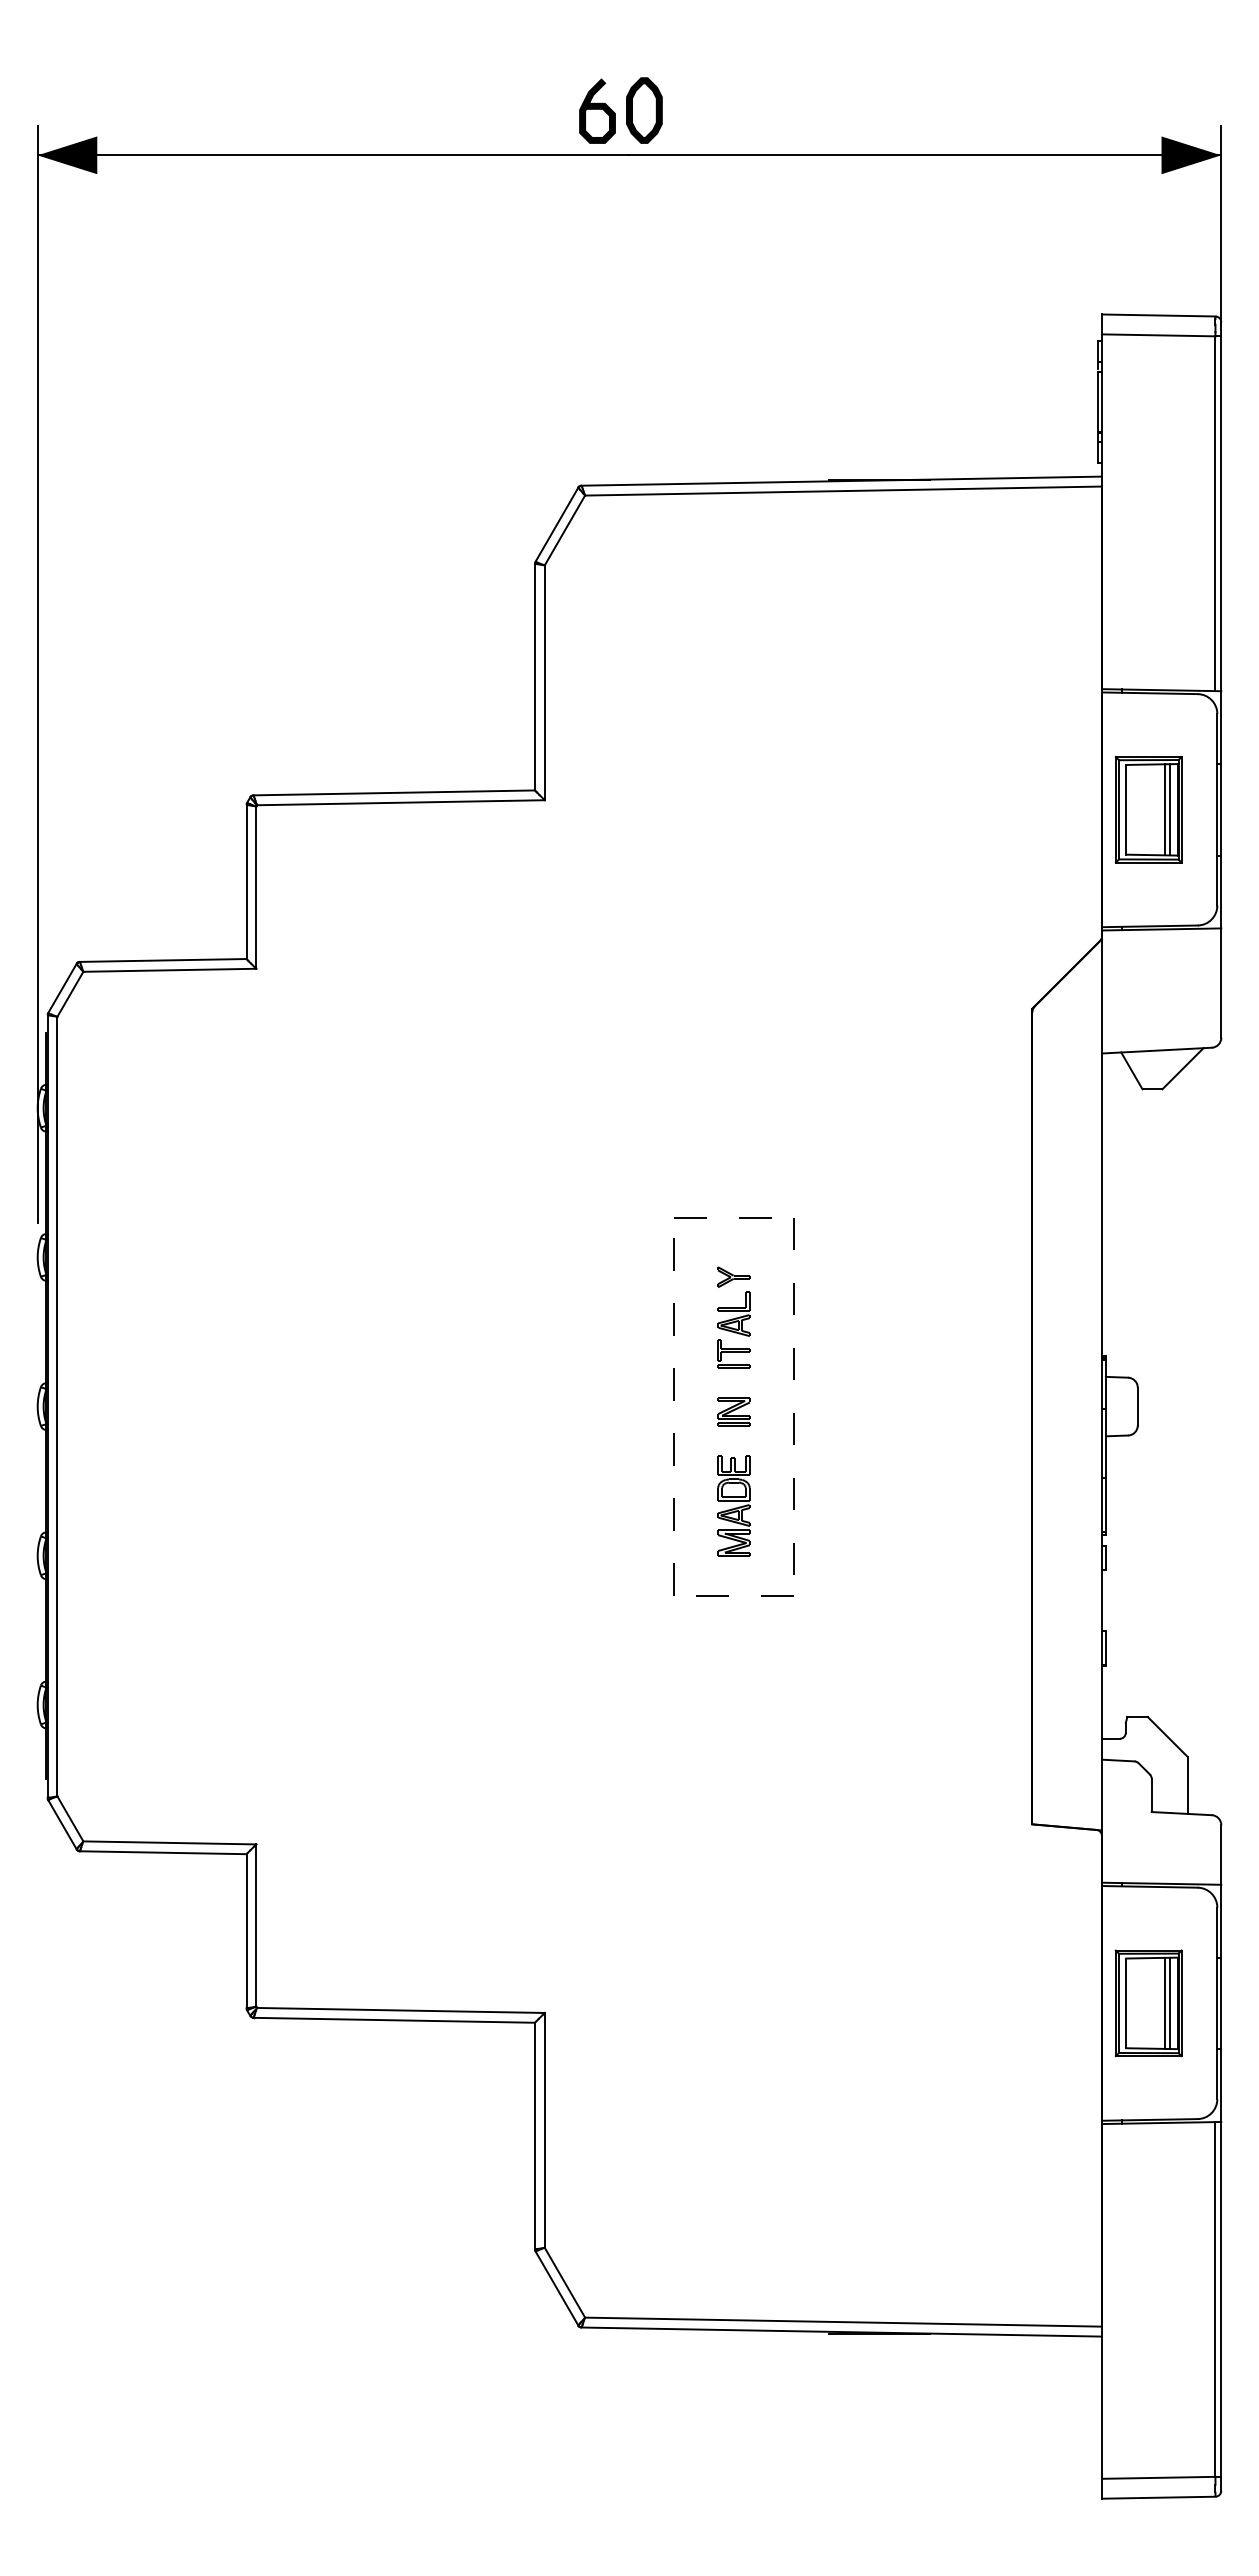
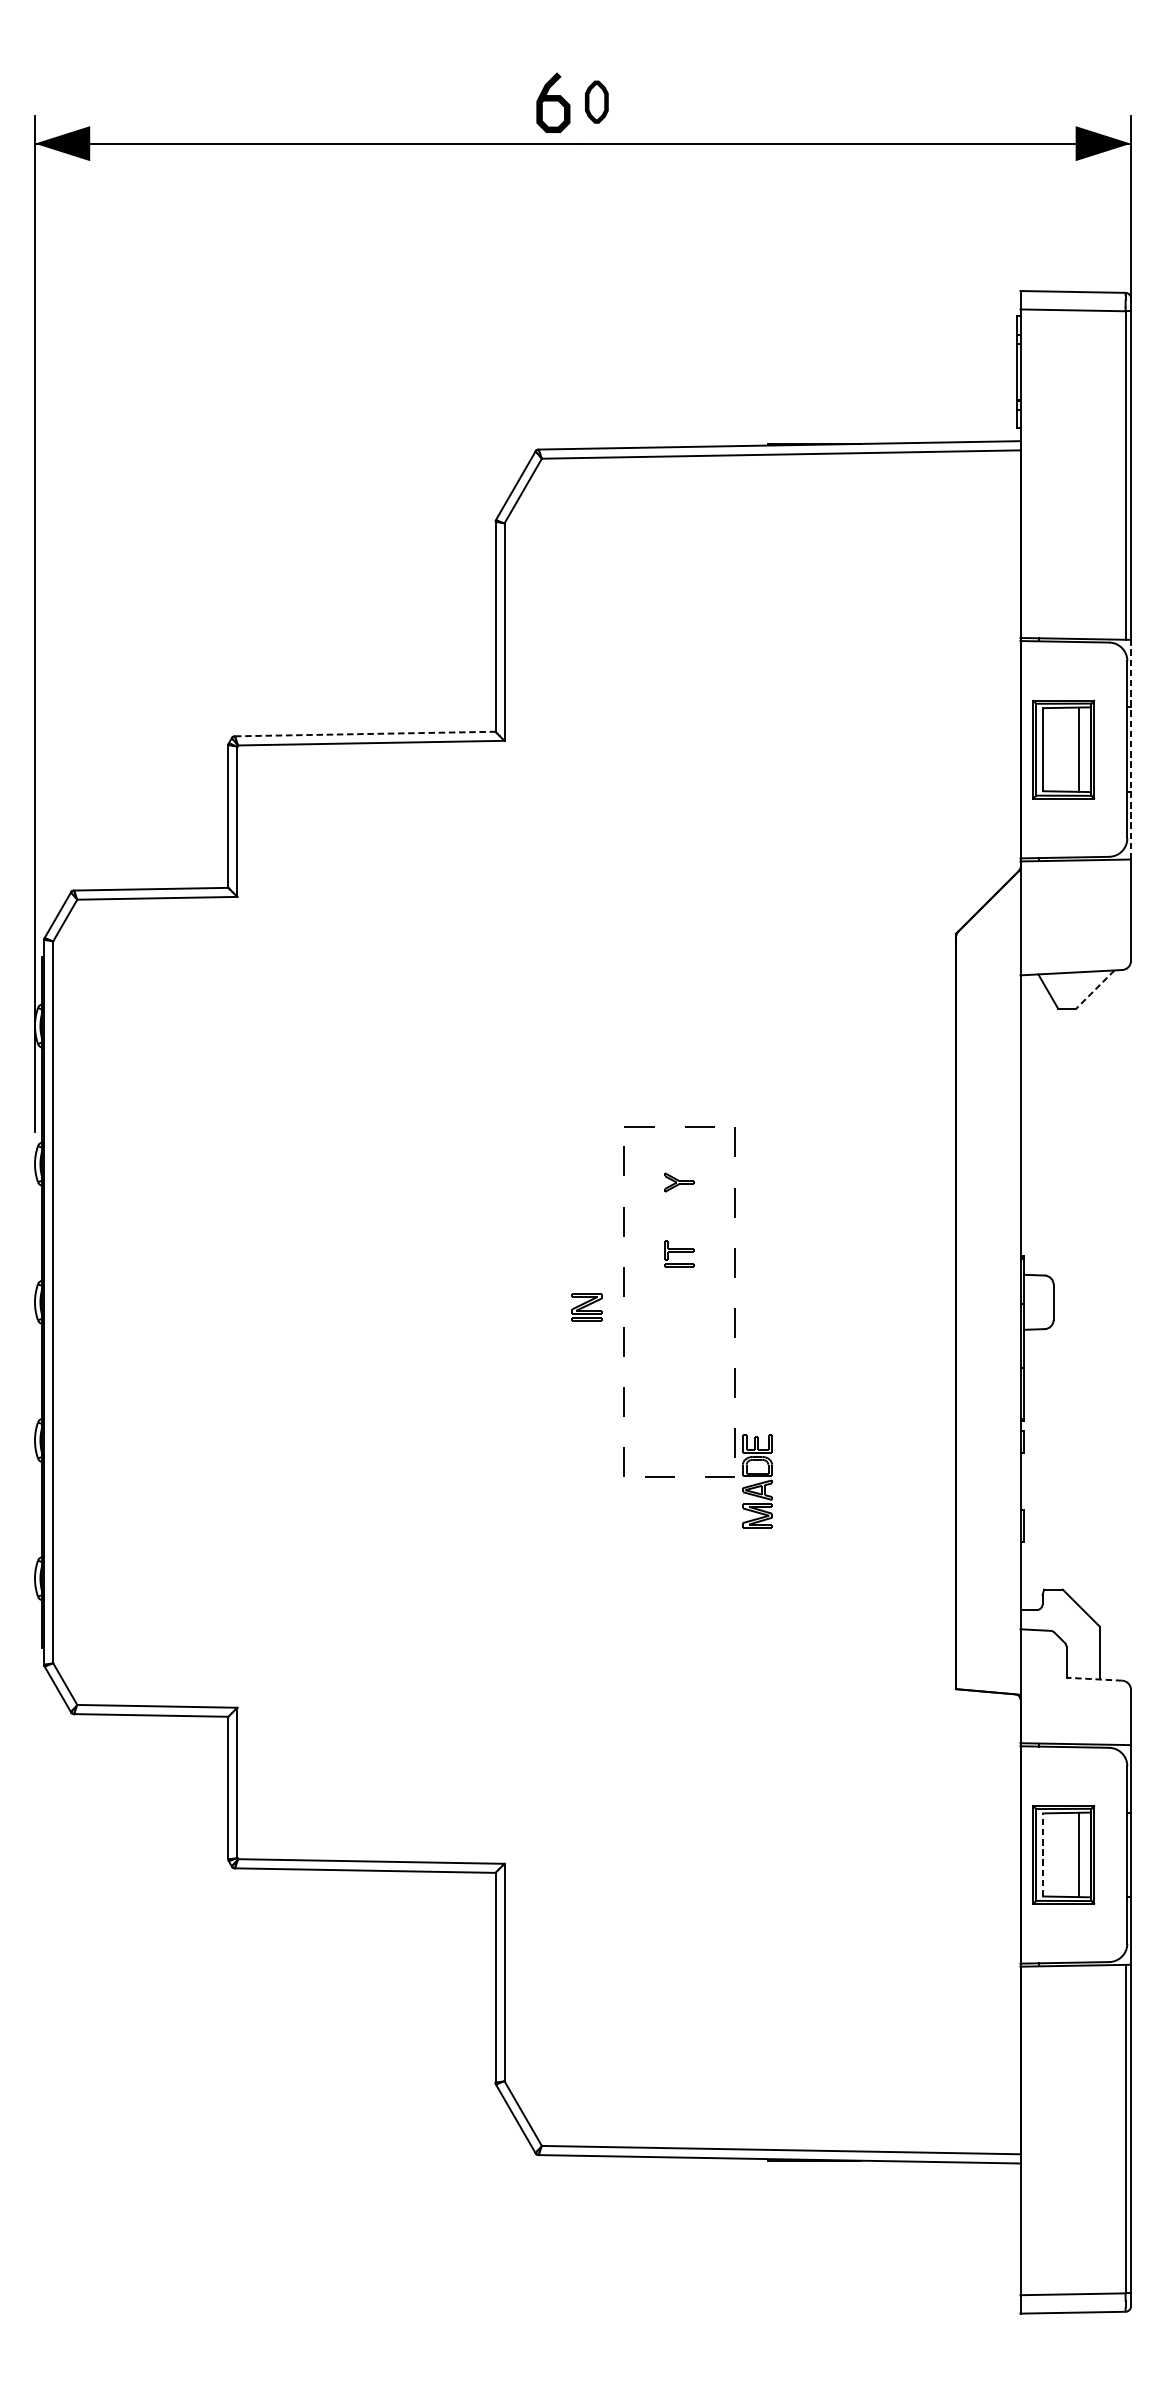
part: (644, 110) -> (596, 102), size x0.7
line: (394, 792) -> (365, 733), solid -> dashed
line: (1169, 809) -> (1083, 749), removed
line: (1221, 809) -> (1131, 749), solid -> dashed
line: (1182, 1069) -> (1095, 990), solid -> dashed
part: (733, 1313) -> (679, 1216), removed
part: (733, 1411) -> (586, 1306), moved
part: (733, 1505) -> (757, 1480), moved
line: (1181, 1813) -> (1094, 1679), solid -> dashed
line: (1126, 2003) -> (1043, 1855), solid -> dashed
line: (1169, 2003) -> (1083, 1855), removed

